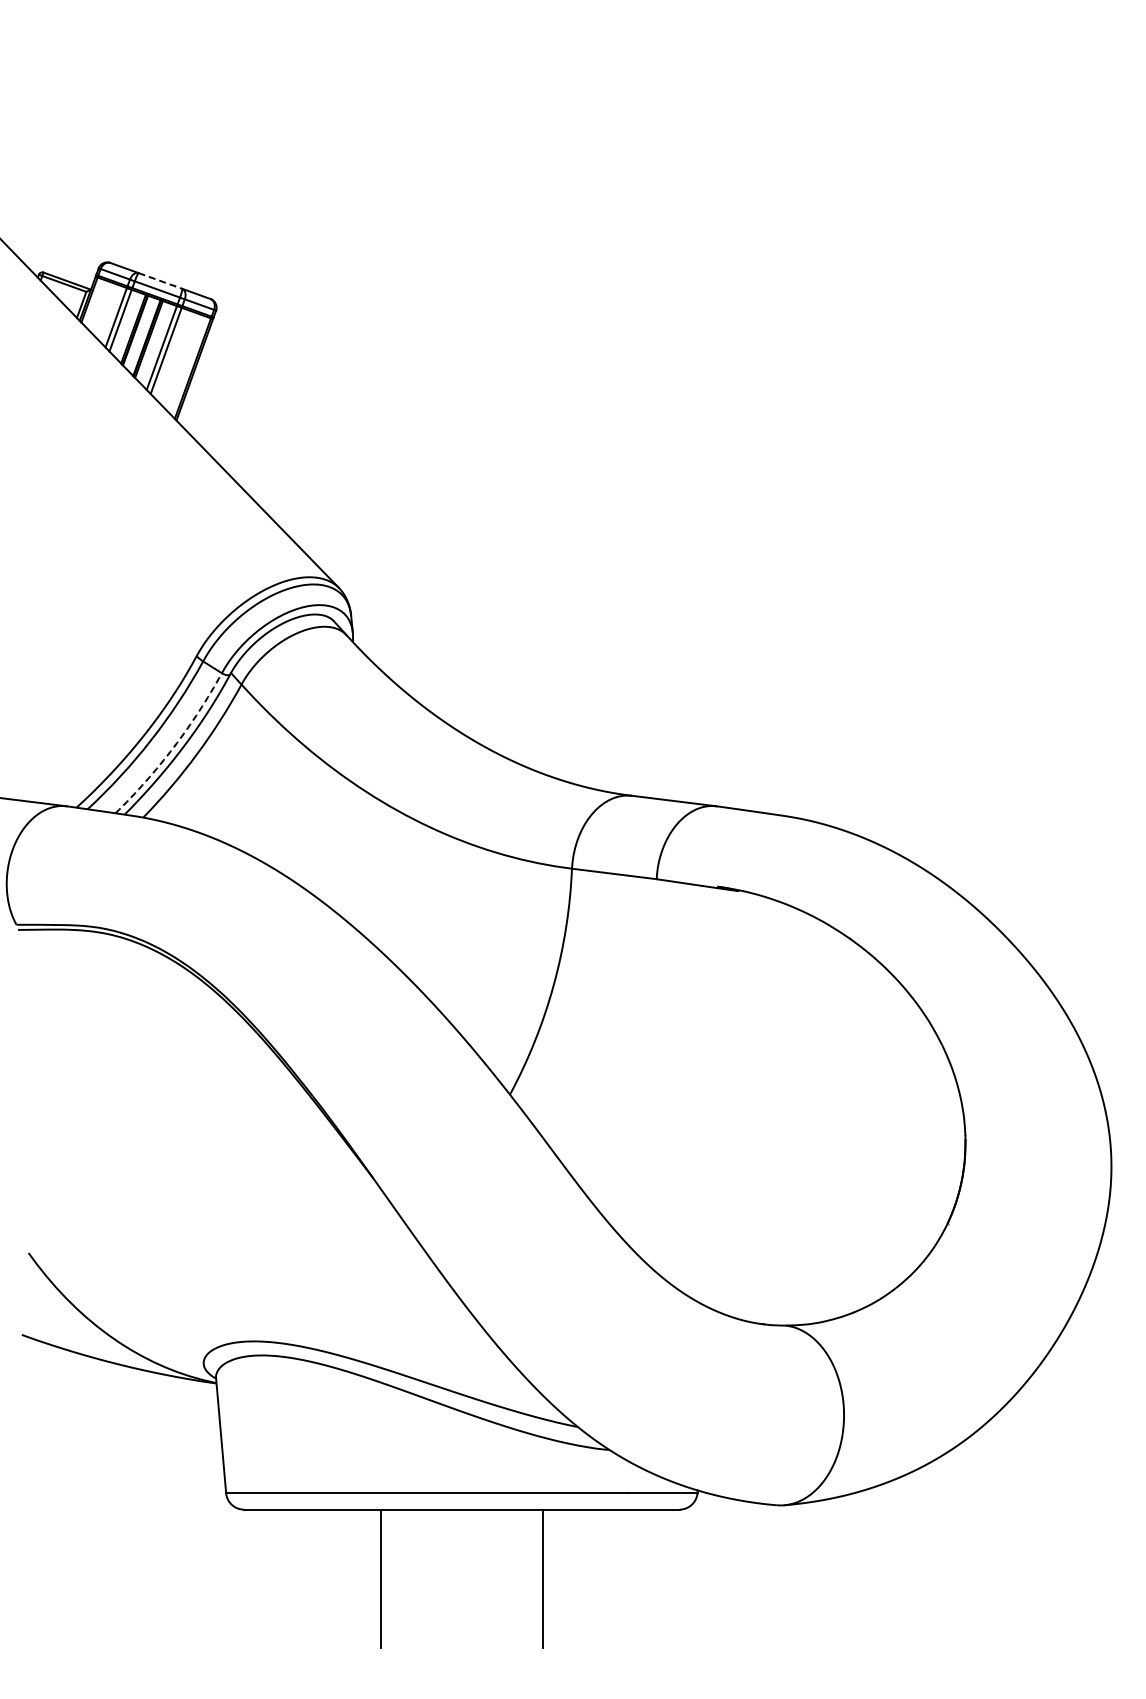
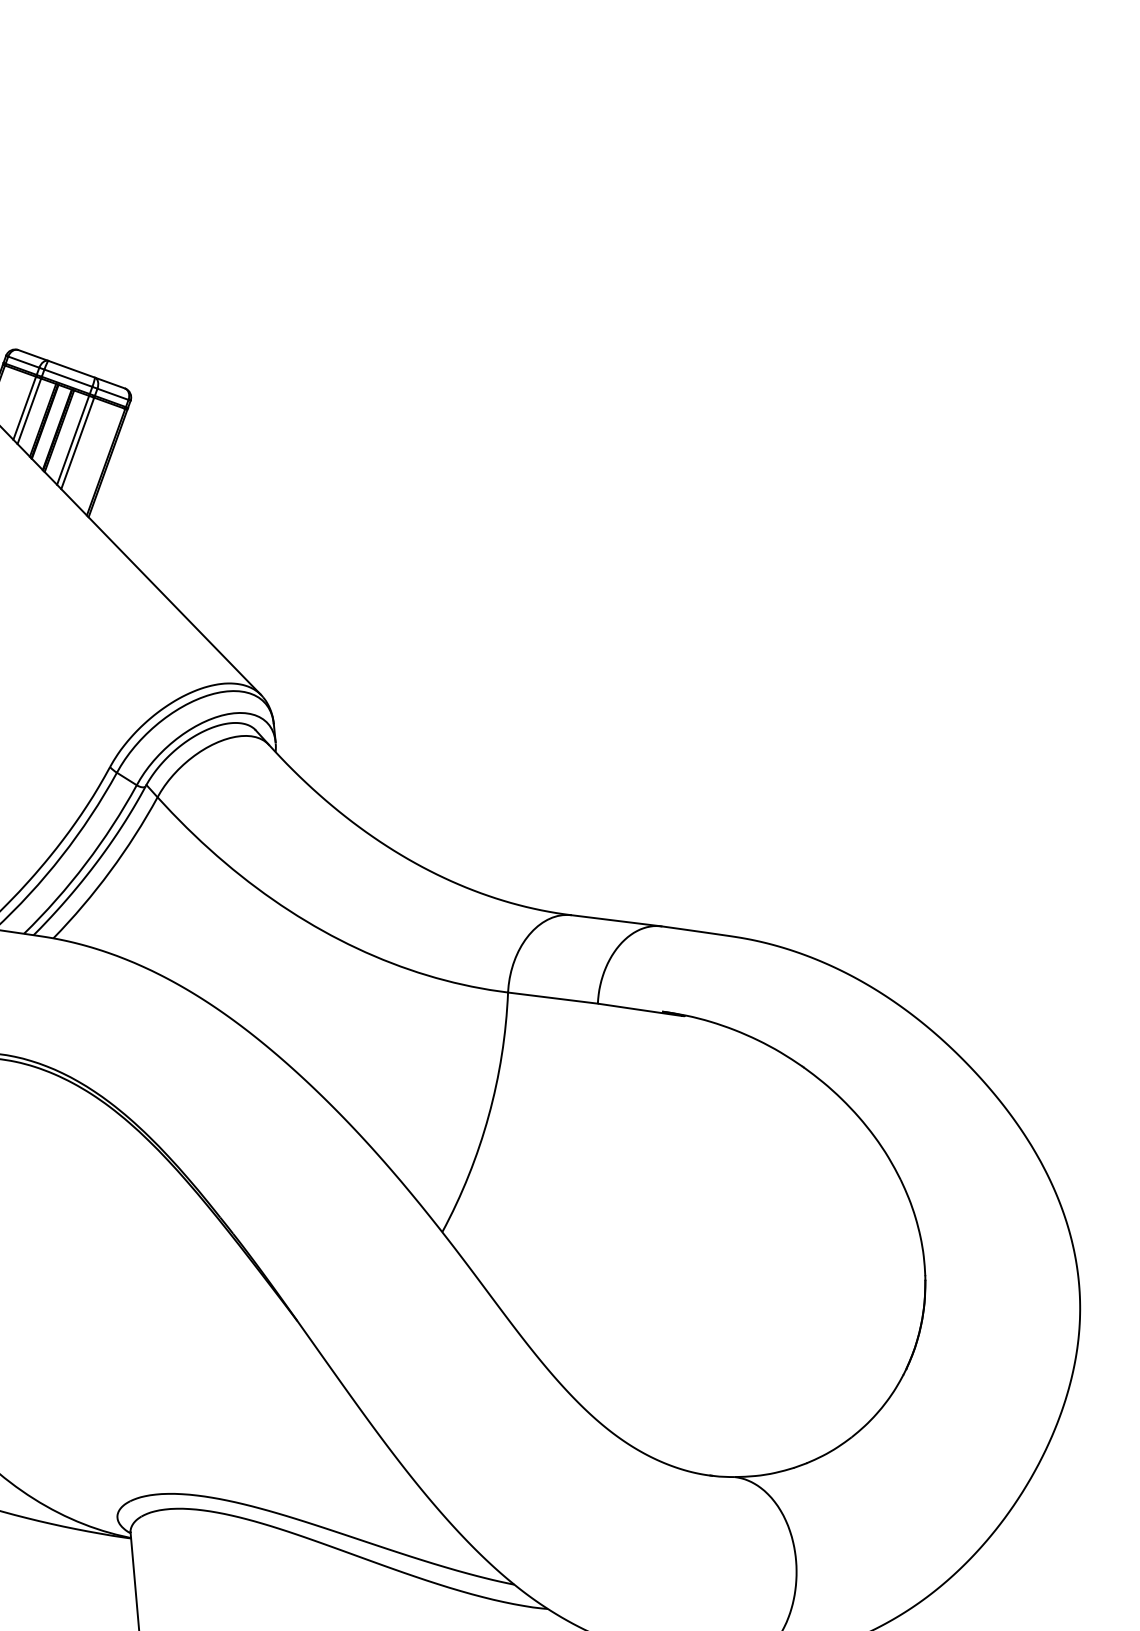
line: (160, 281) -> (71, 369), dashed -> solid
arc: (173, 747) -> (85, 863), dashed -> solid

